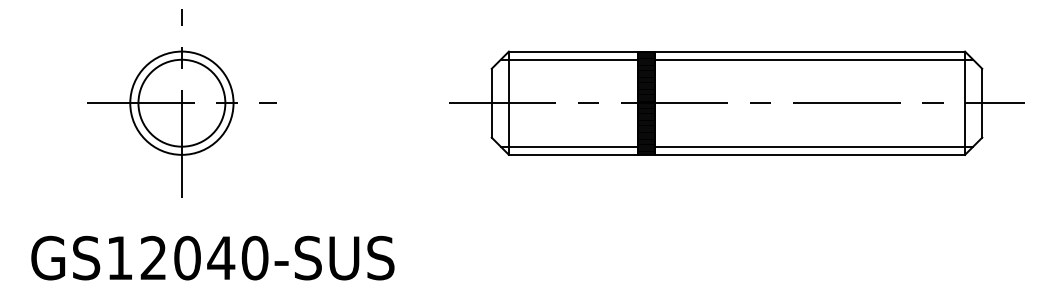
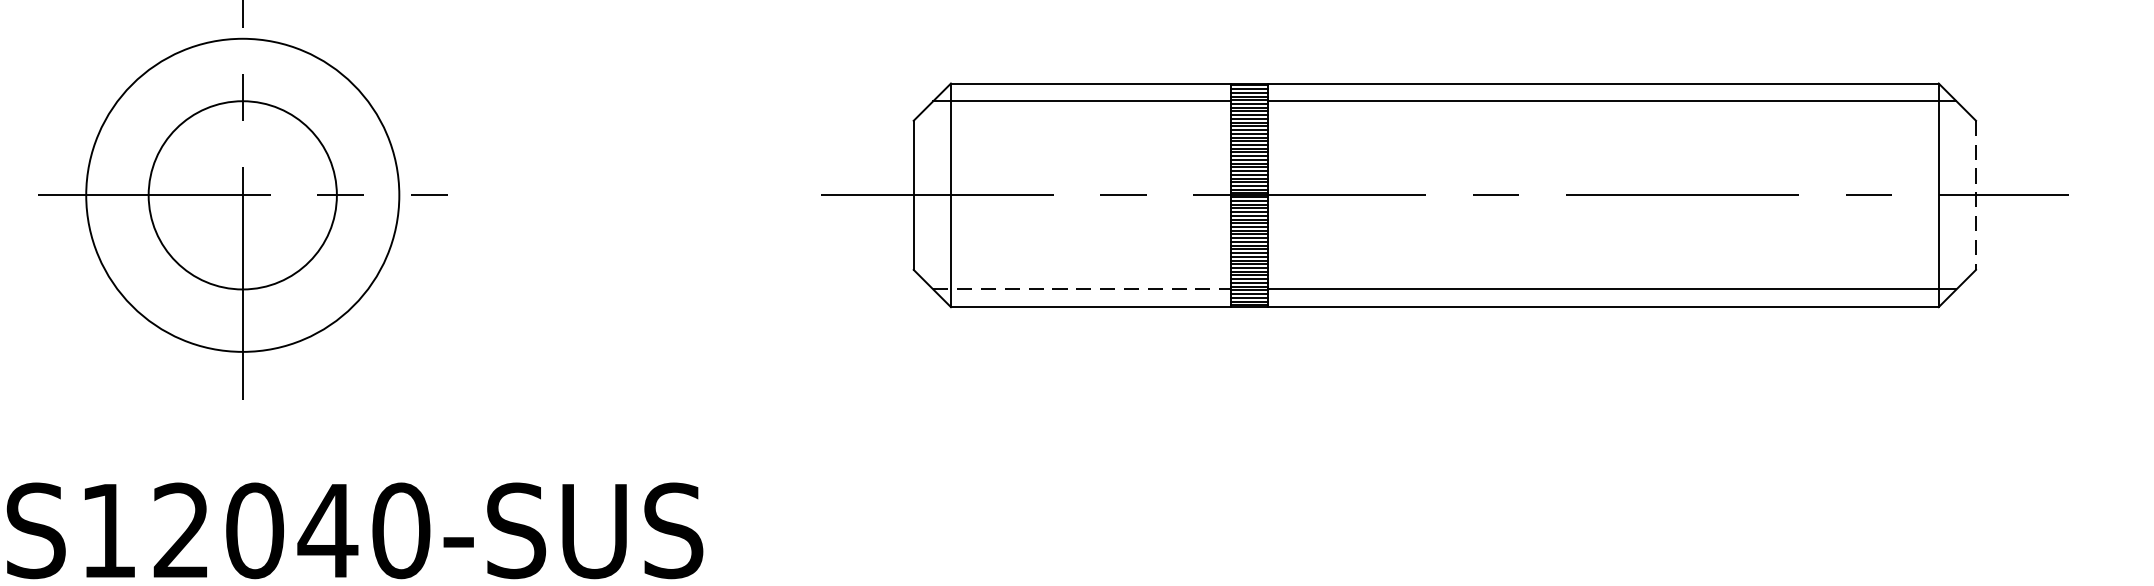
circle: (181, 102) -> (241, 193), size x1.4
line: (982, 103) -> (1976, 195), solid -> dashed
line: (569, 146) -> (1082, 289), solid -> dashed

